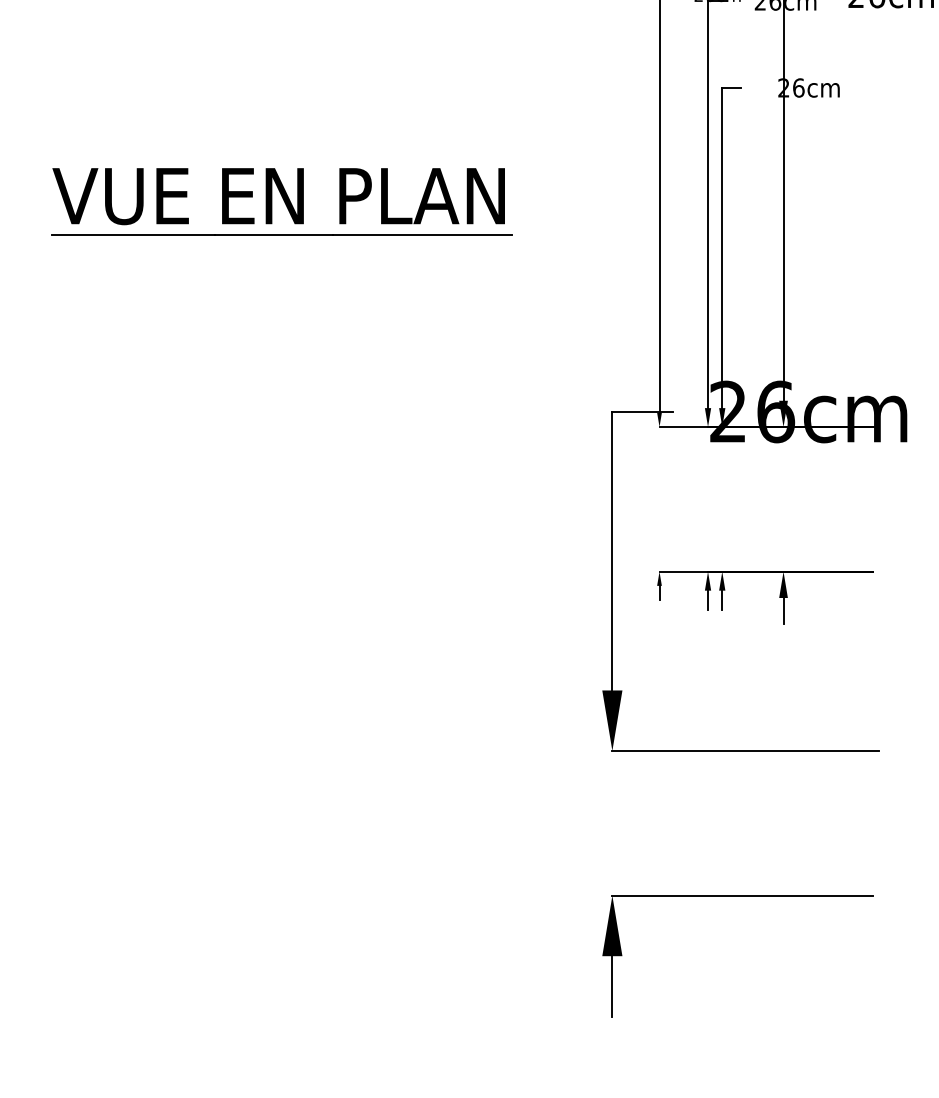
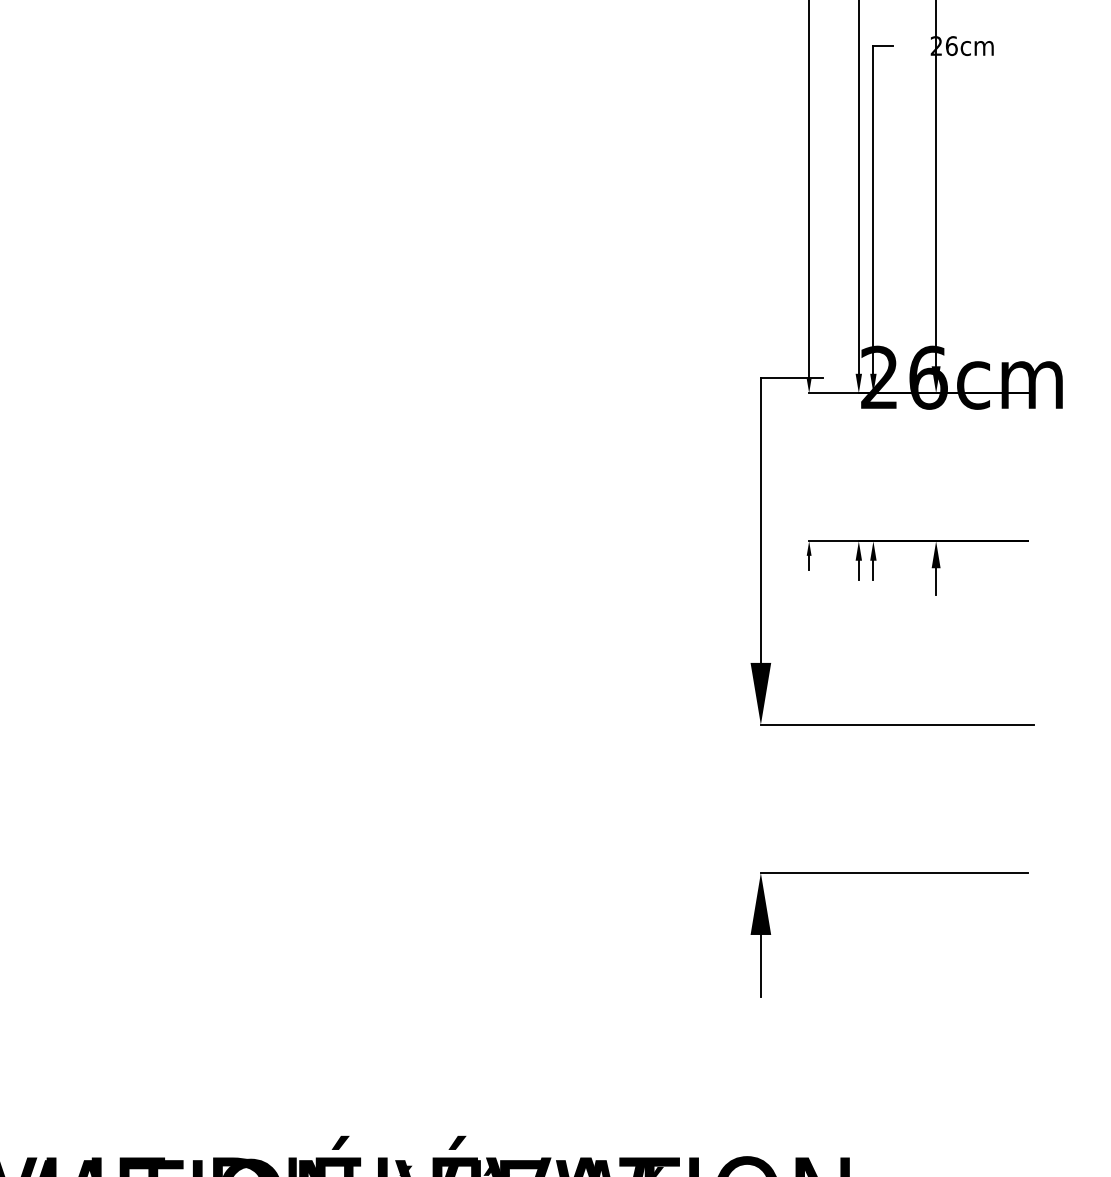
part: (281, 201) -> (422, 162), removed

